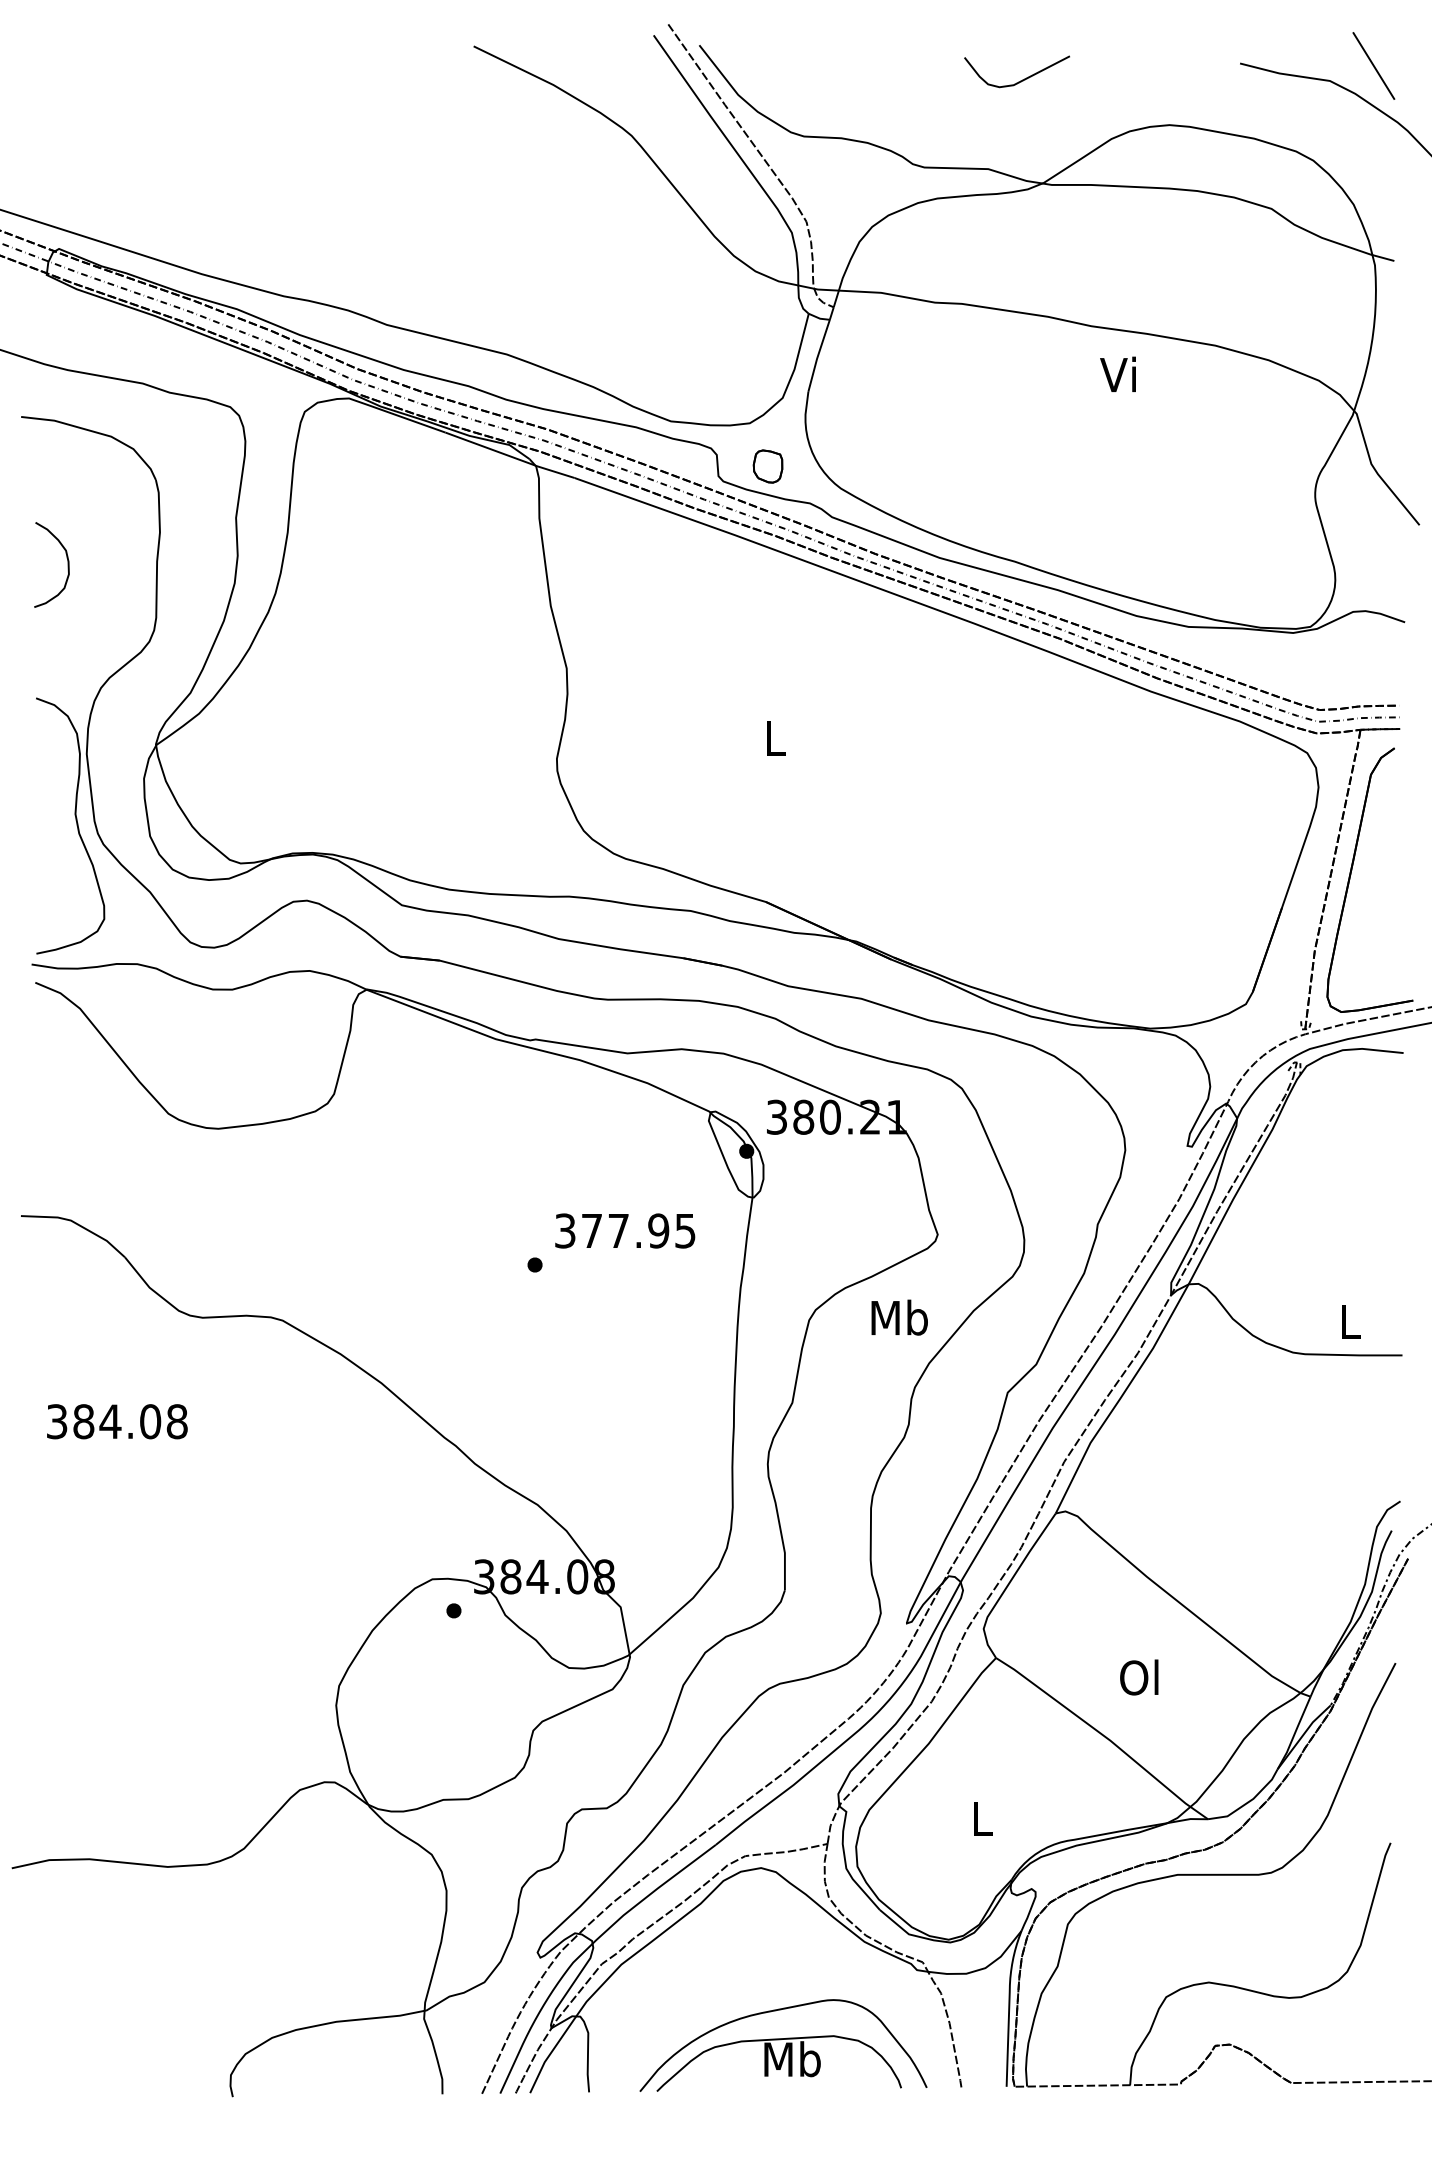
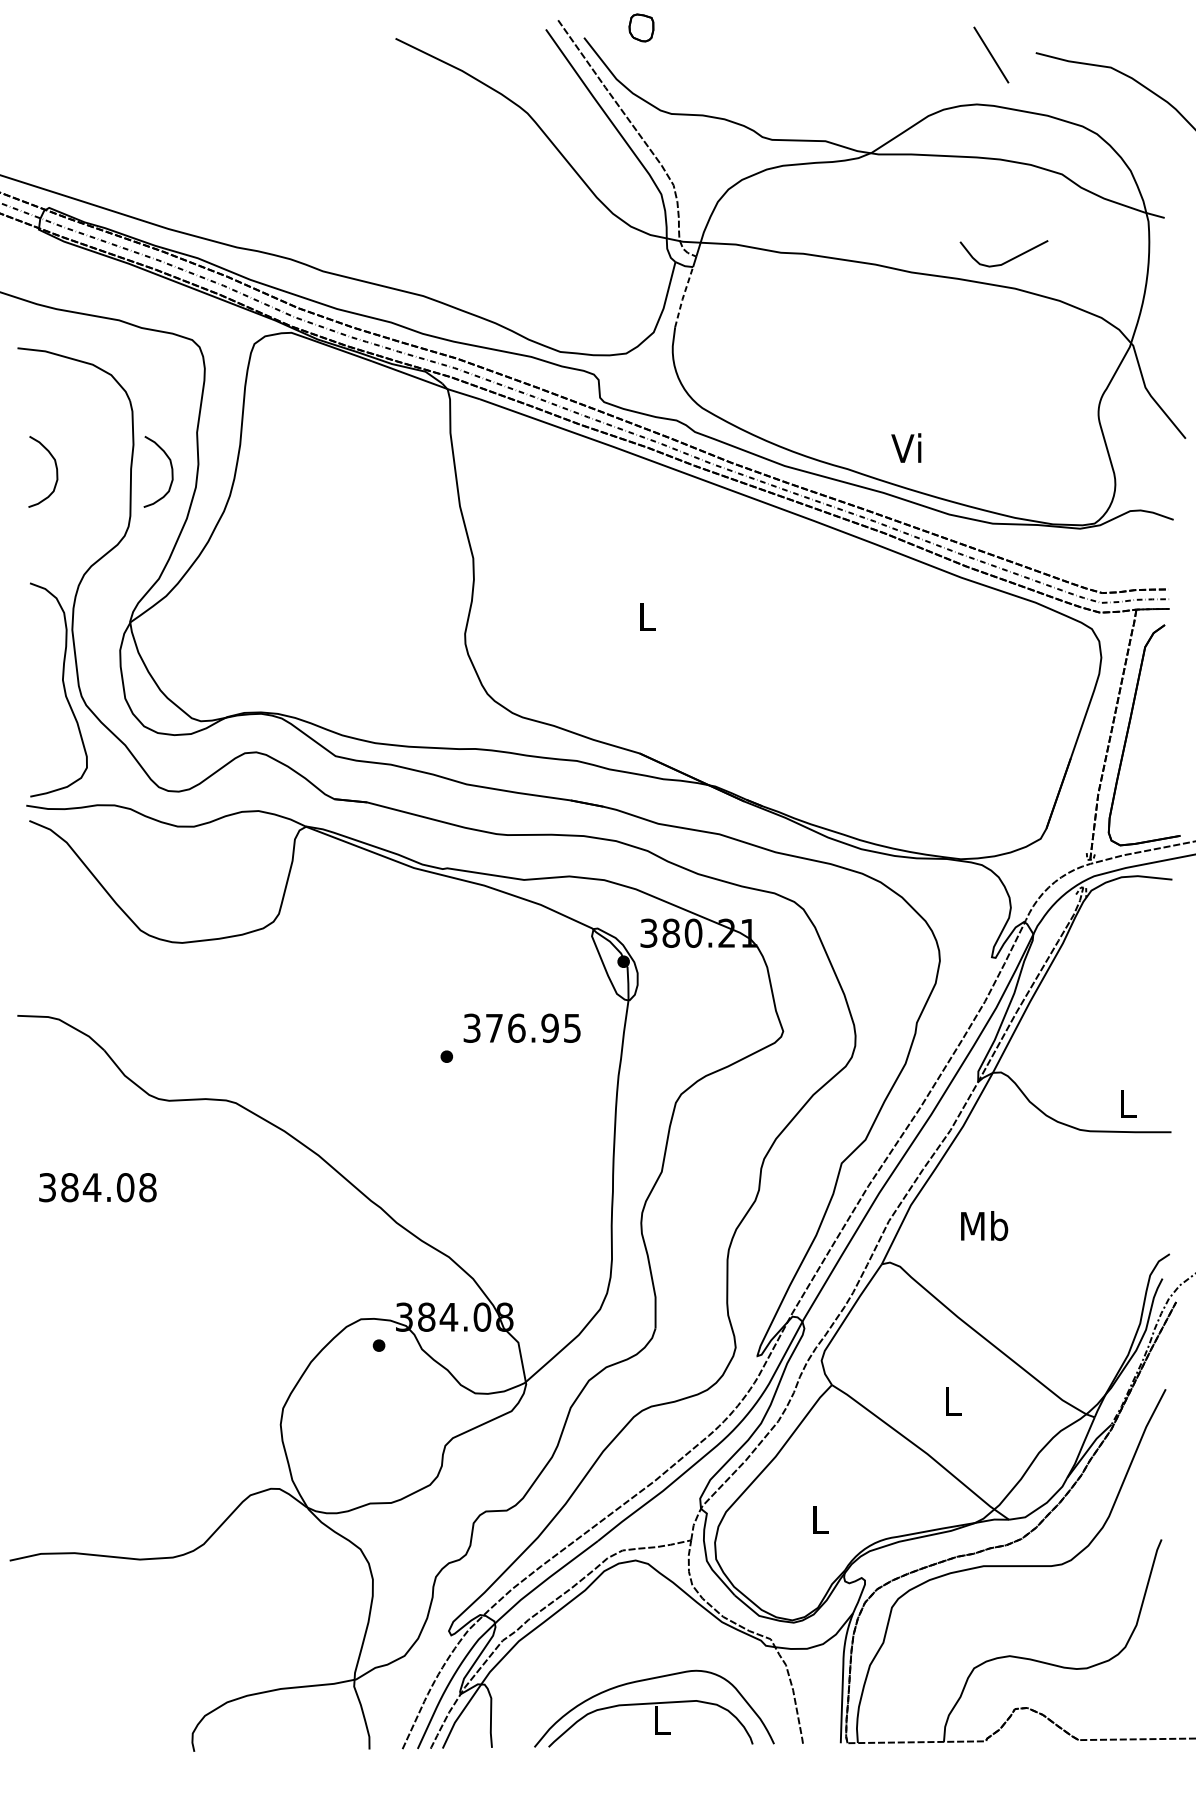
line: (1373, 65) -> (991, 54), moved
curve: (1020, 80) -> (1006, 260), moved
line: (818, 355) -> (683, 296), solid -> dashed
text: (1117, 373) -> (905, 447), moved
part: (767, 466) -> (641, 27), moved
curve: (205, 564) -> (171, 471), added
text: (618, 1230) -> (516, 1027), 377.95 -> 376.95
text: (899, 1317) -> (984, 1225), moved
text: (1139, 1677) -> (951, 1401), Ol -> L
text: (792, 2059) -> (661, 1720), Mb -> L

